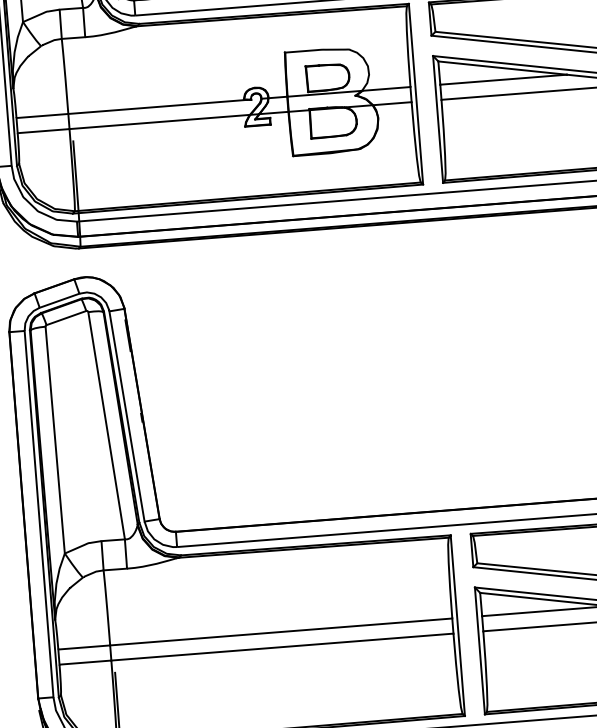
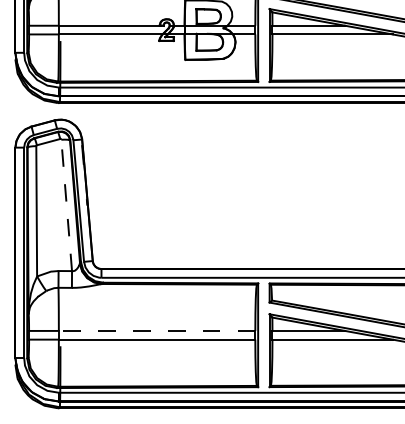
line: (106, 425) -> (66, 205), solid -> dashed
line: (280, 631) -> (156, 330), solid -> dashed

